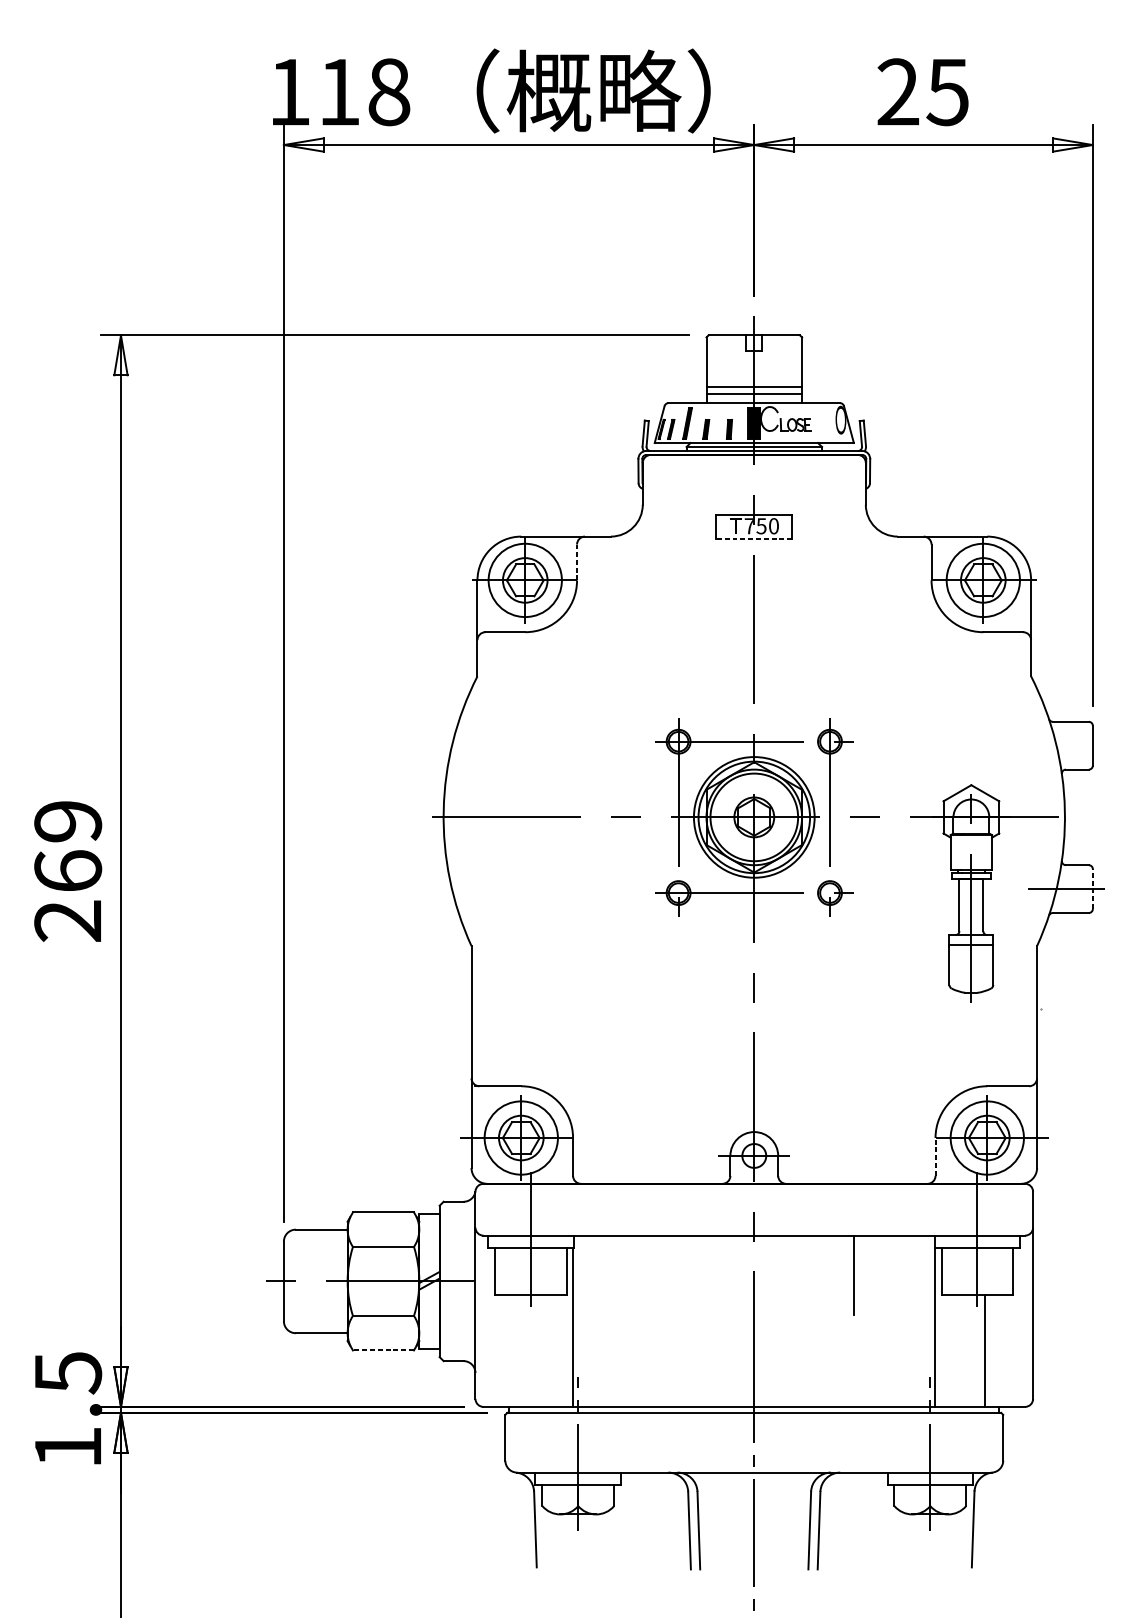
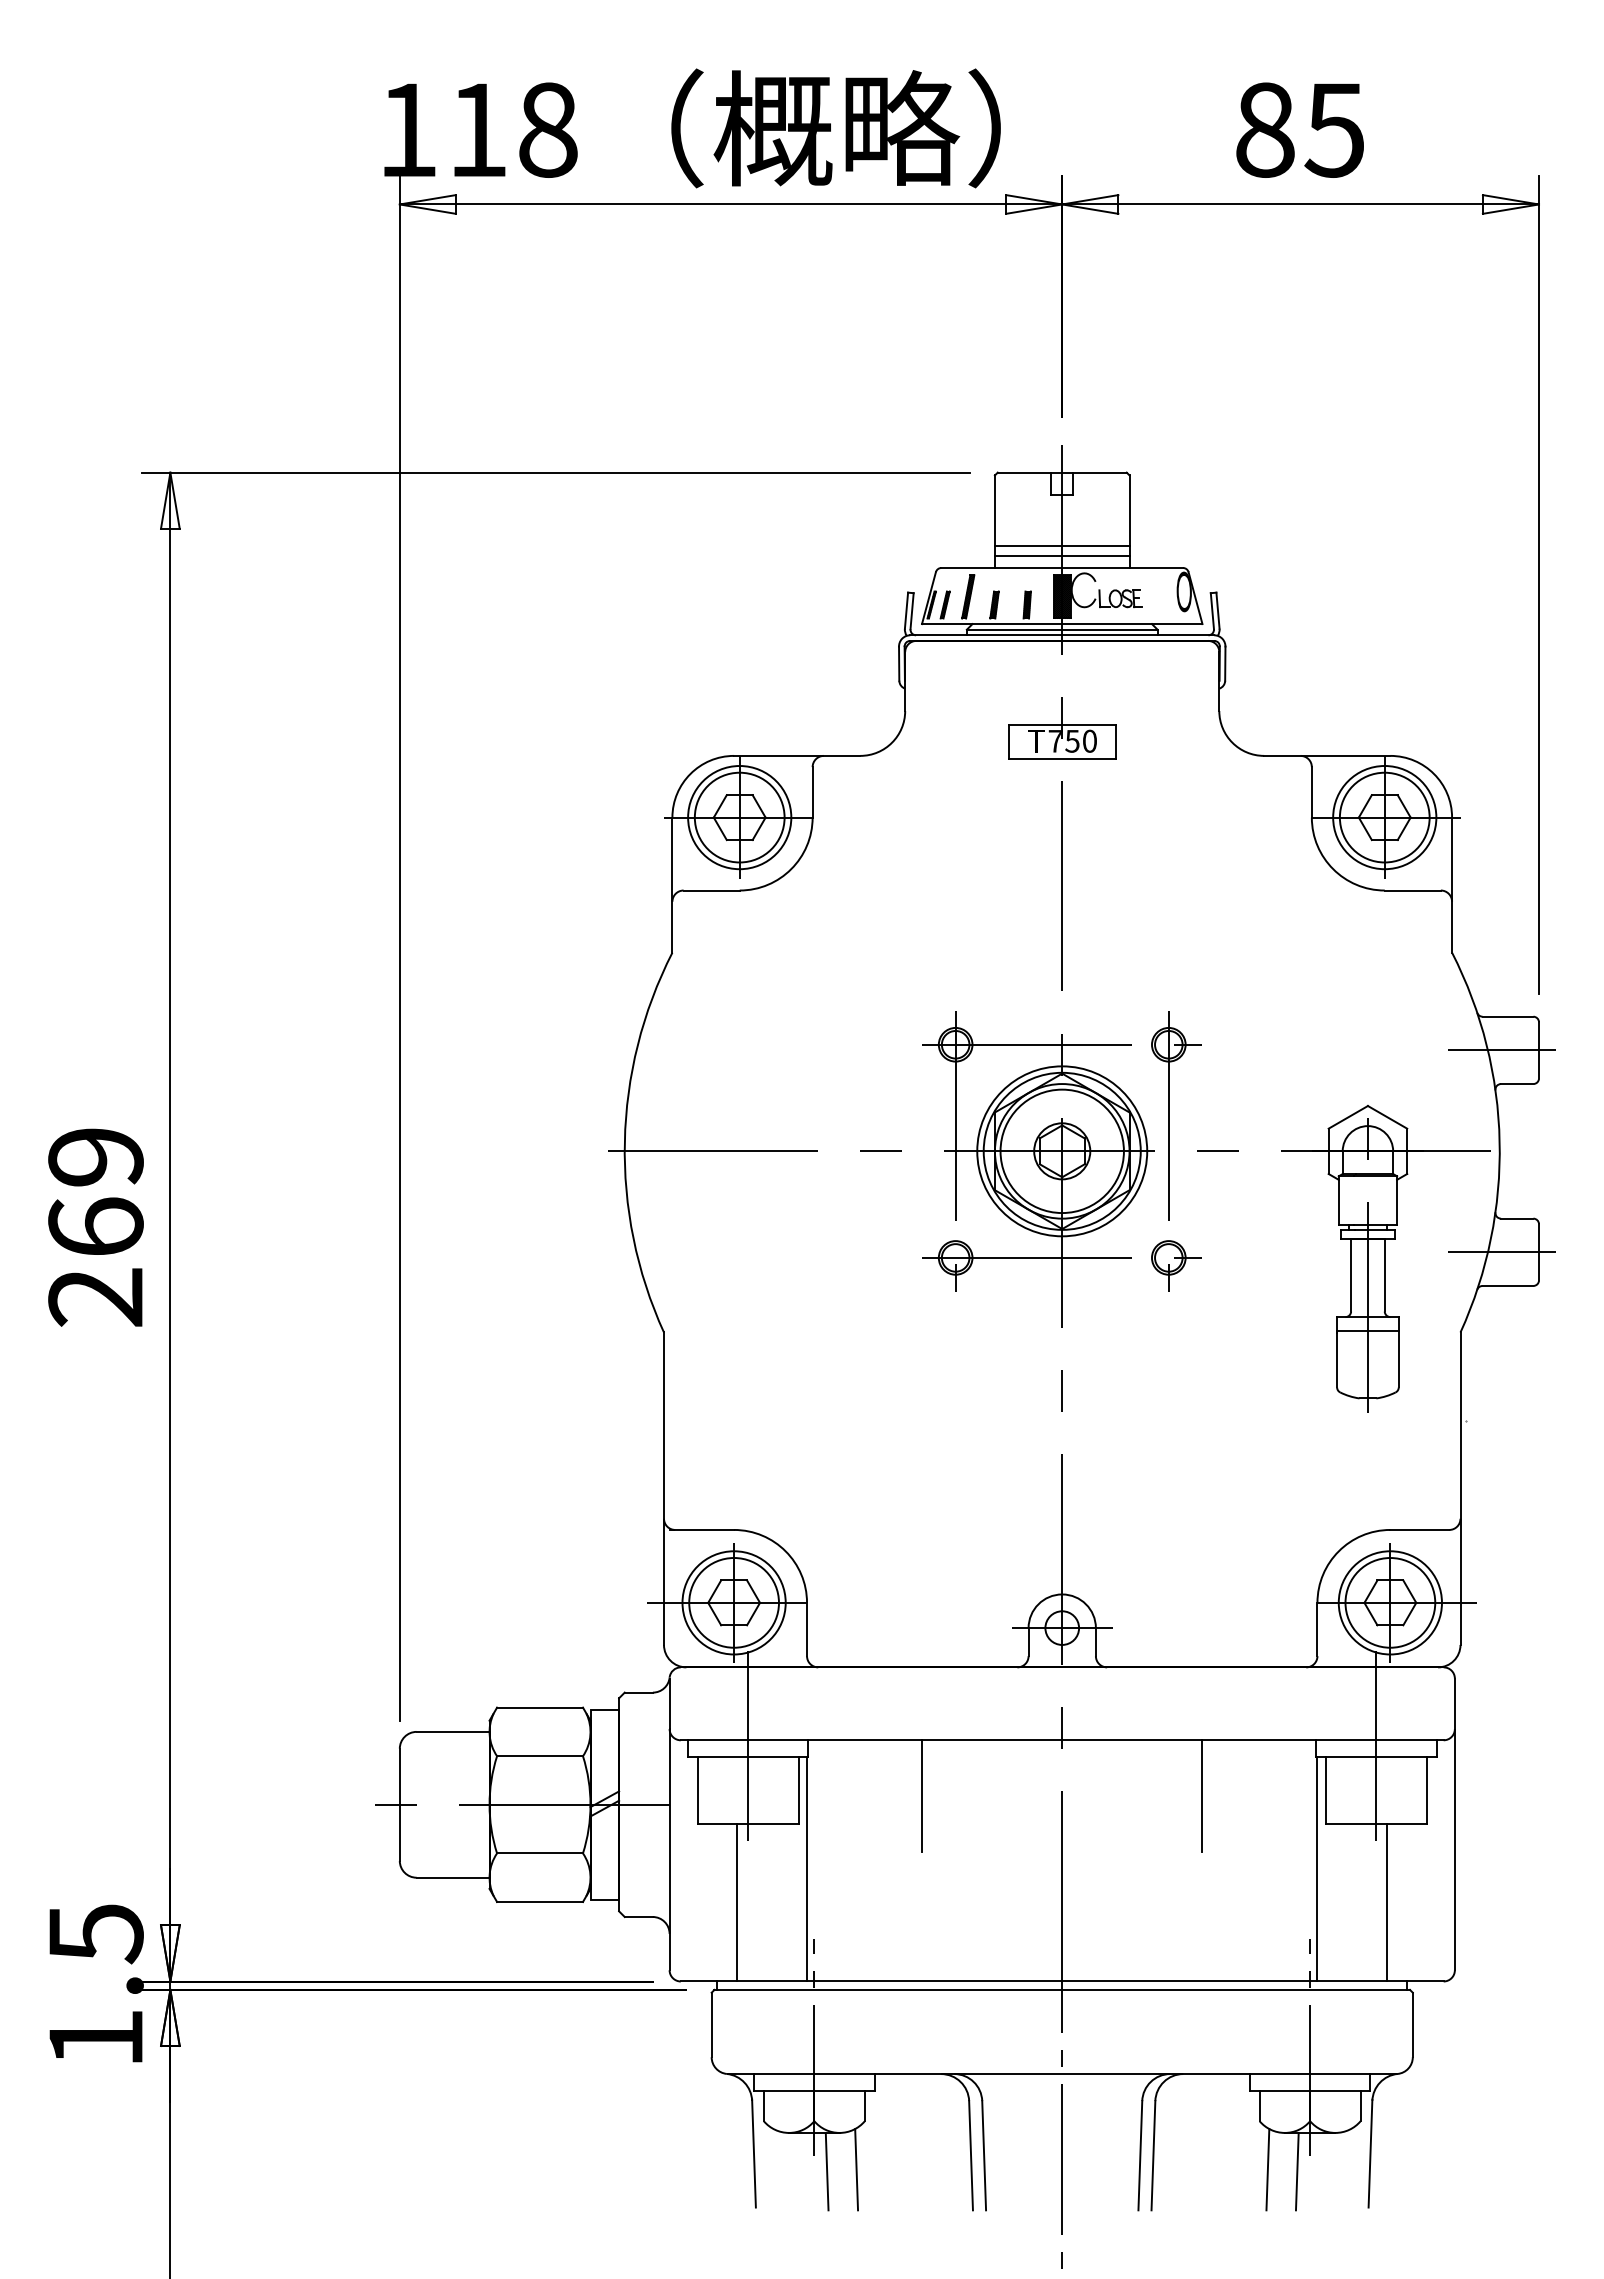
text: (897, 91) -> (1264, 129), 25 -> 85
line: (753, 538) -> (1061, 758), dashed -> solid
line: (576, 561) -> (812, 791), dashed -> solid
circle: (525, 580) -> (739, 817), size x1.43
circle: (983, 580) -> (1384, 817), size x1.43
line: (1066, 745) -> (1501, 1050), added
line: (1093, 888) -> (1539, 1251), dashed -> solid
circle: (520, 1137) -> (733, 1602), size x1.43
circle: (987, 1137) -> (1390, 1602), size x1.43
line: (935, 1156) -> (1317, 1629), dashed -> solid
line: (655, 1275) -> (922, 1796), added
line: (383, 1350) -> (540, 1901), dashed -> solid
line: (523, 1350) -> (737, 1902), added
line: (608, 1540) -> (856, 2169), added
line: (900, 1540) -> (1267, 2169), added
line: (586, 1541) -> (826, 2171), added
line: (920, 1541) -> (1296, 2171), added

